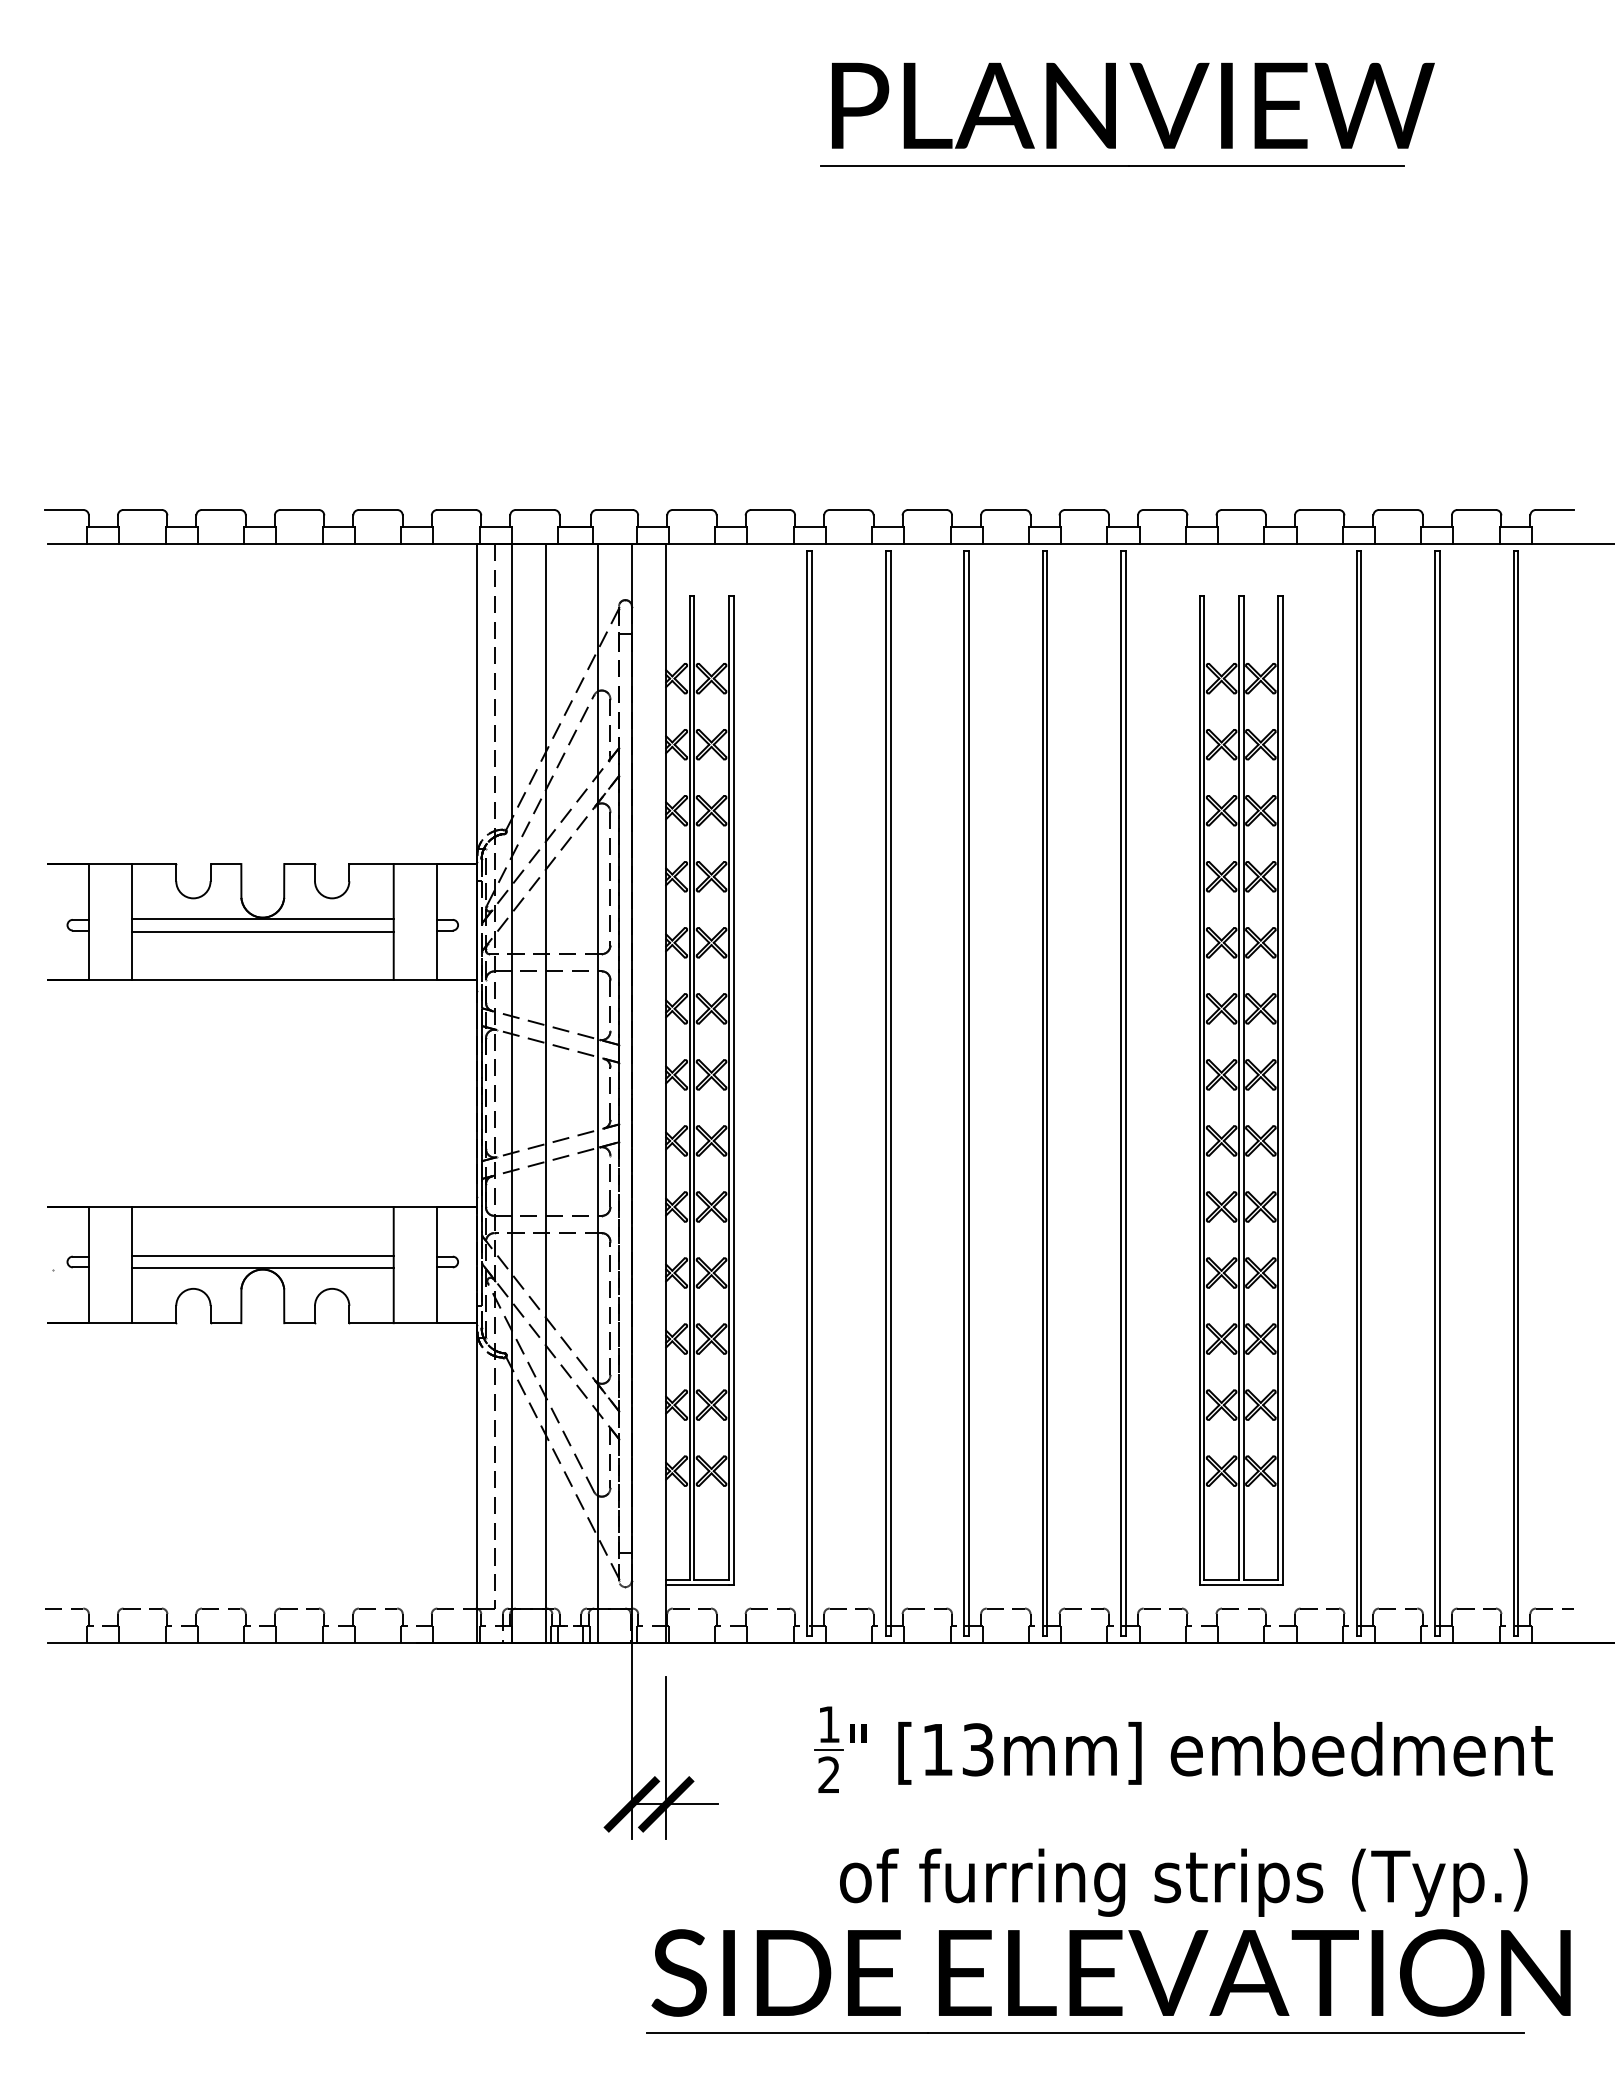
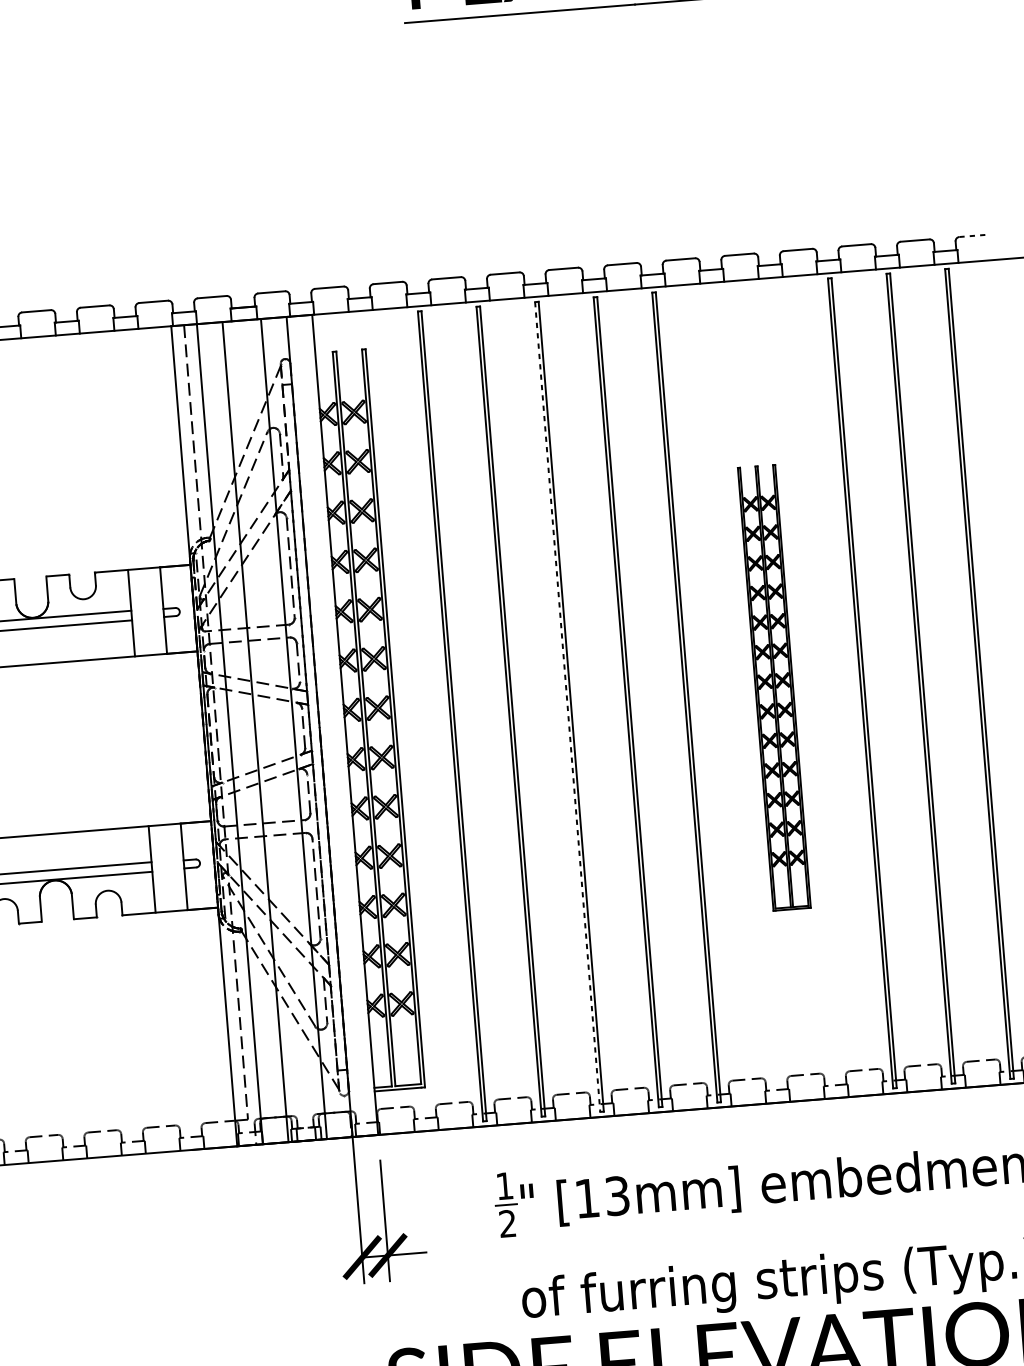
line: (1555, 509) -> (974, 235), solid -> dashed
part: (1241, 1090) -> (774, 688), size x0.6
line: (964, 1094) -> (567, 707), solid -> dashed

